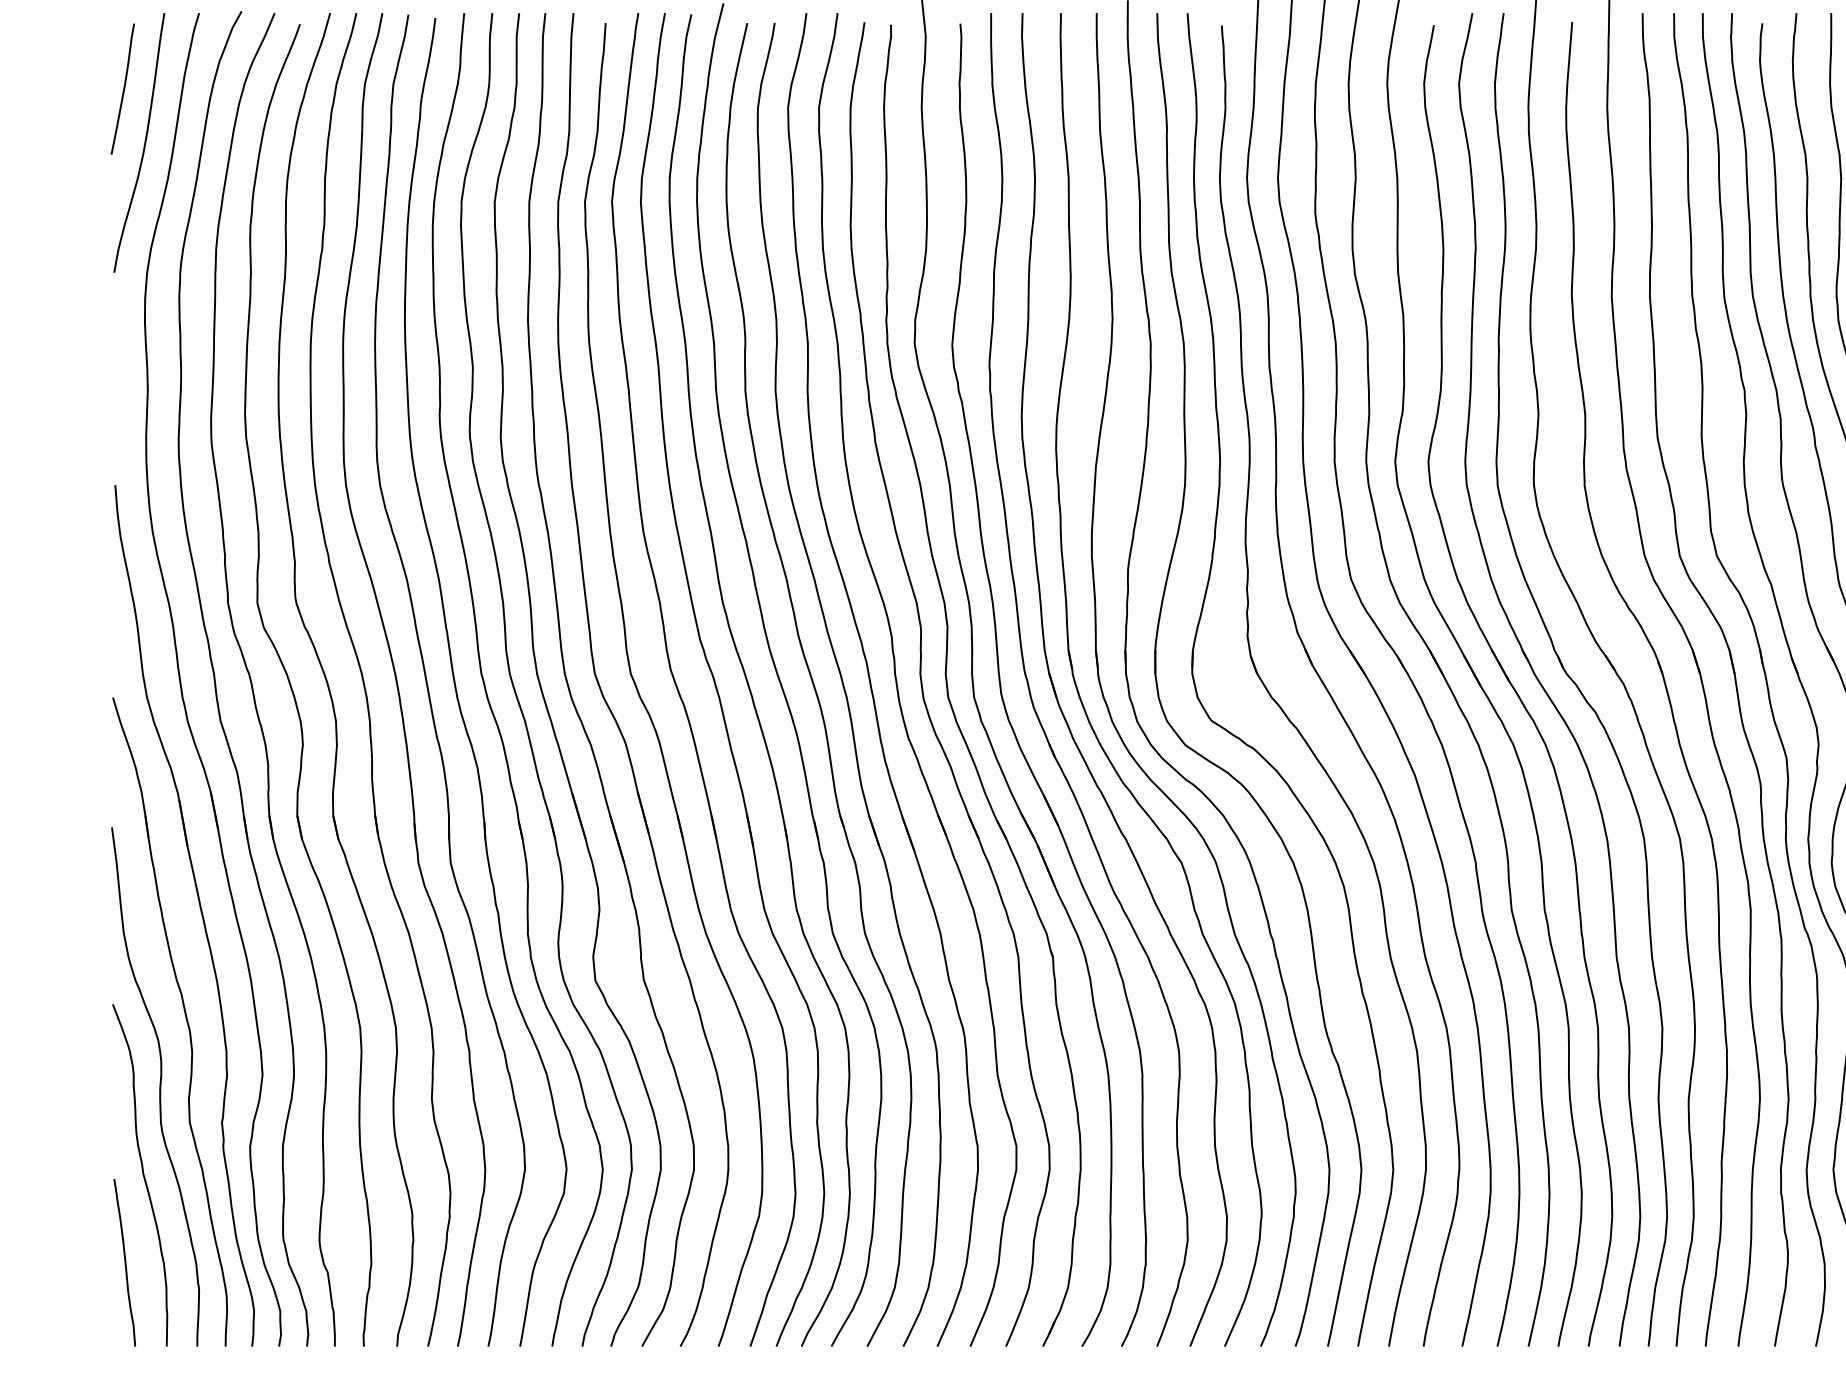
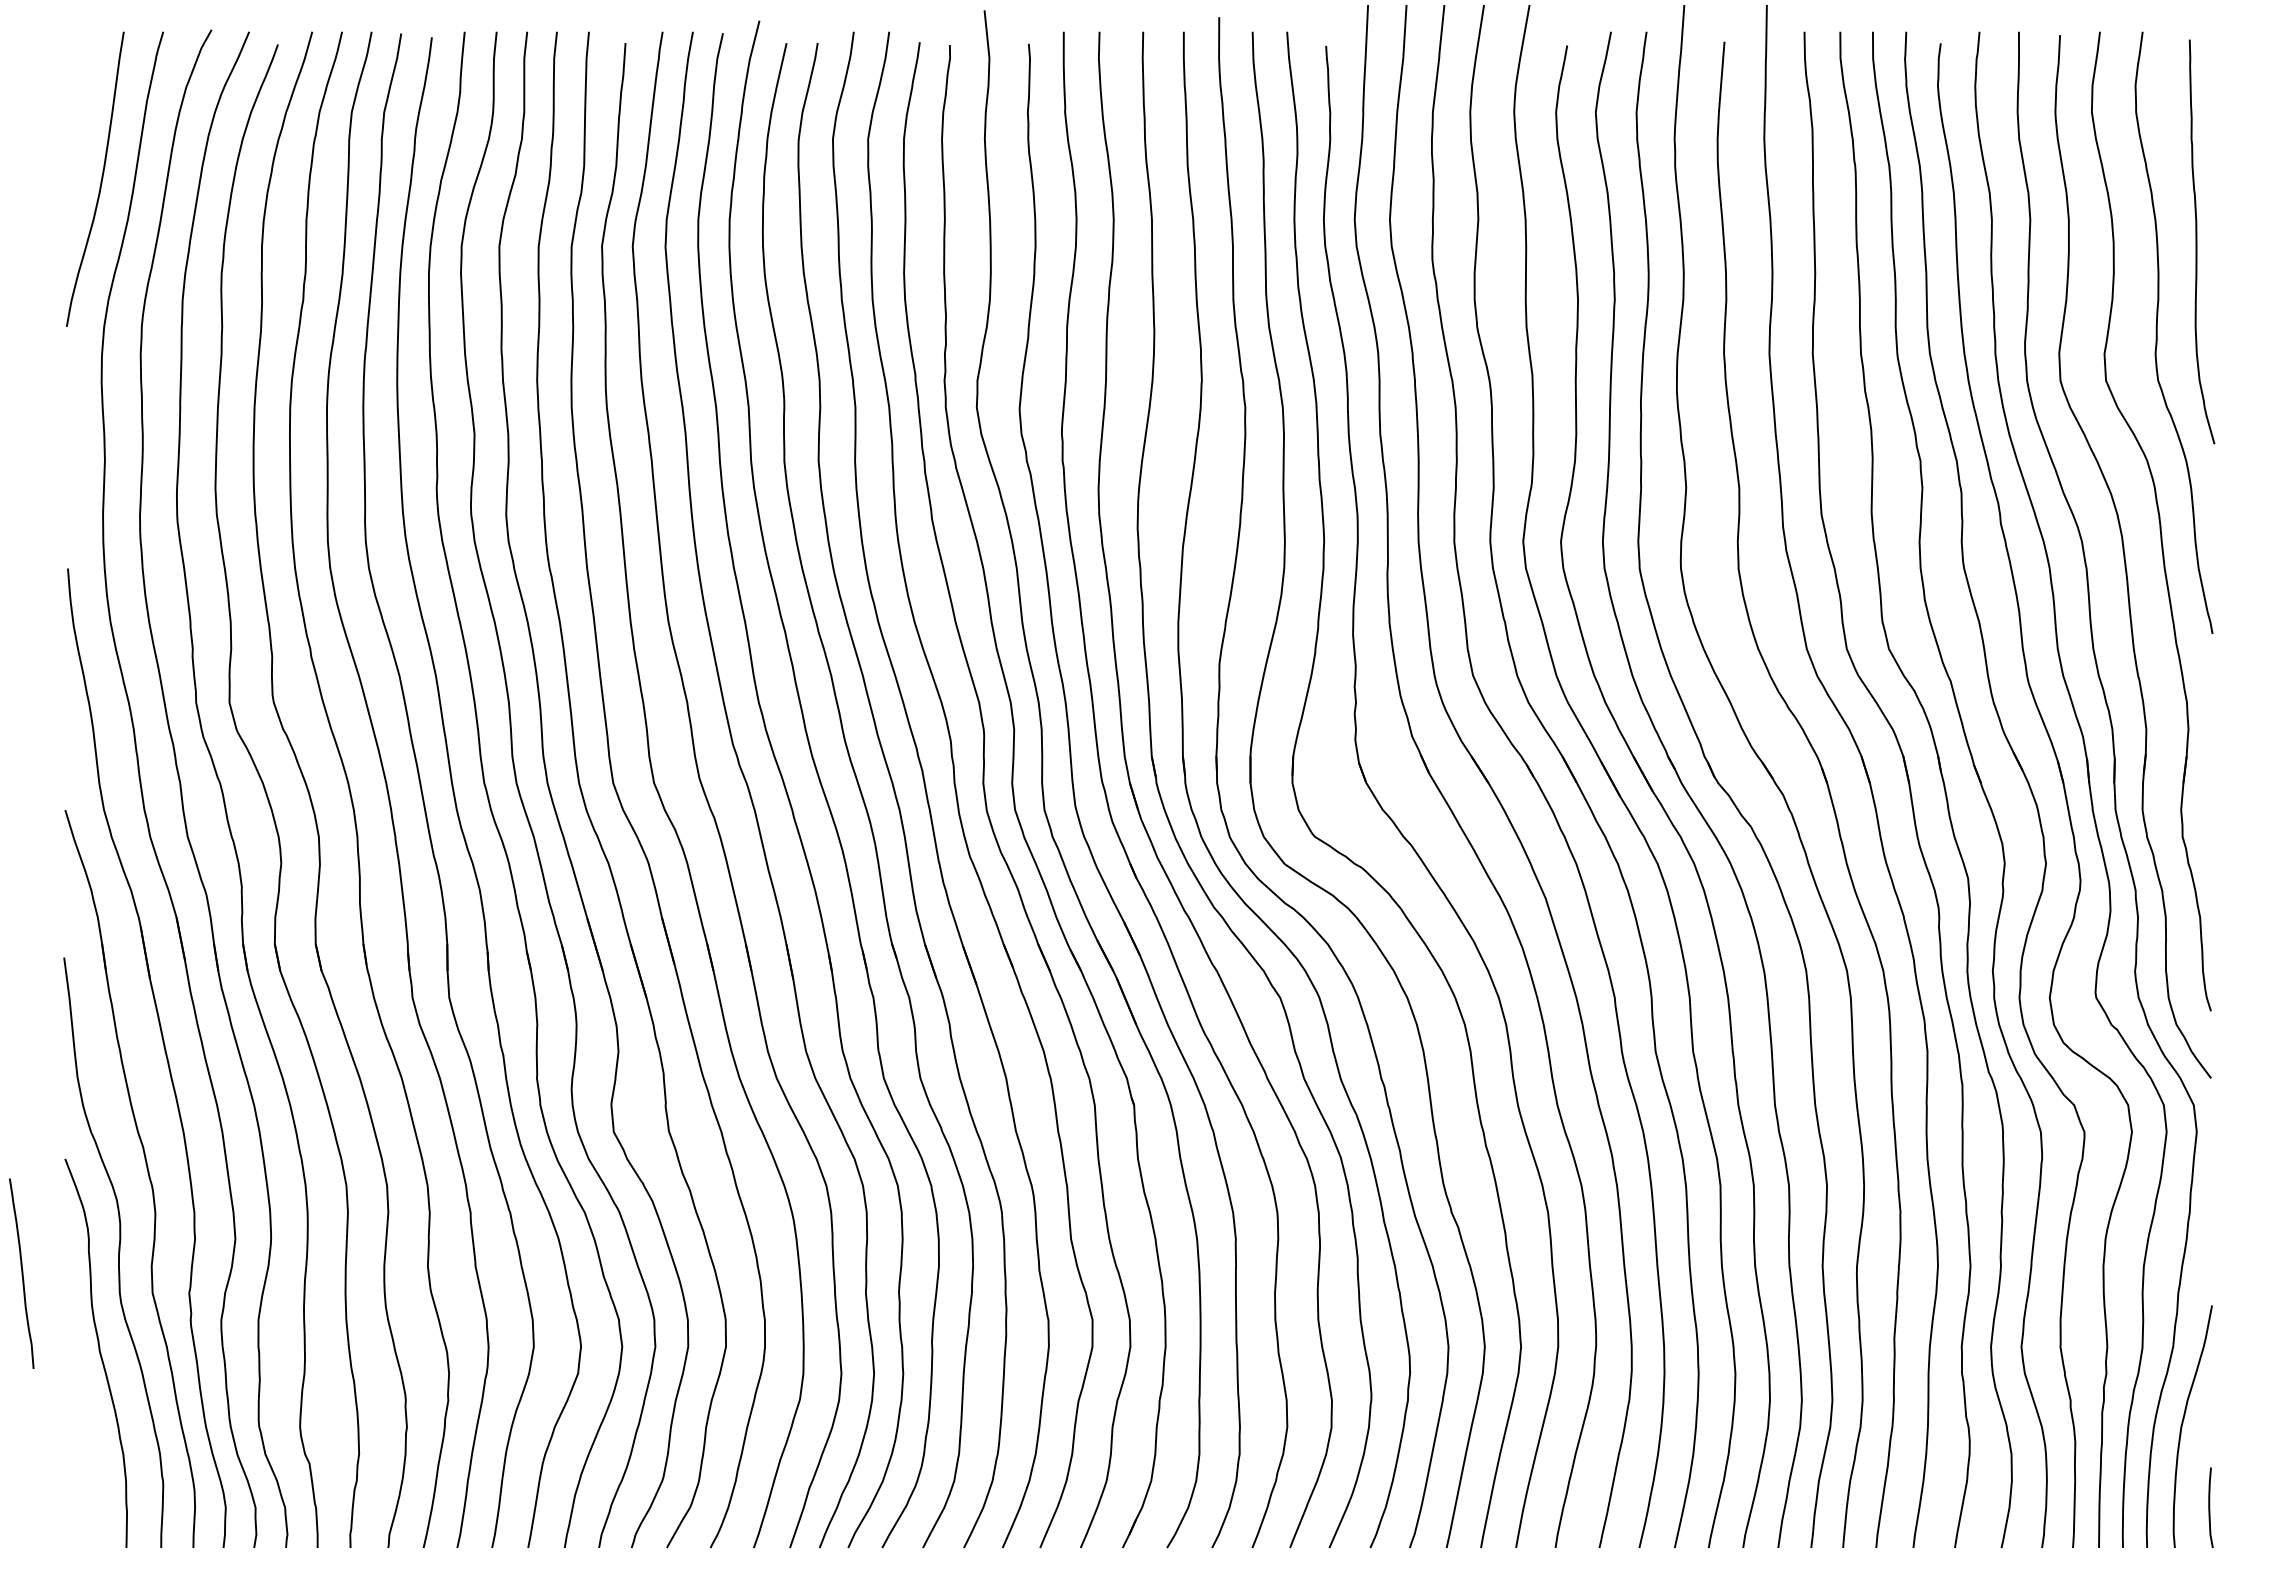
curve: (123, 88) -> (77, 117), removed
curve: (124, 1262) -> (21, 1273), moved

